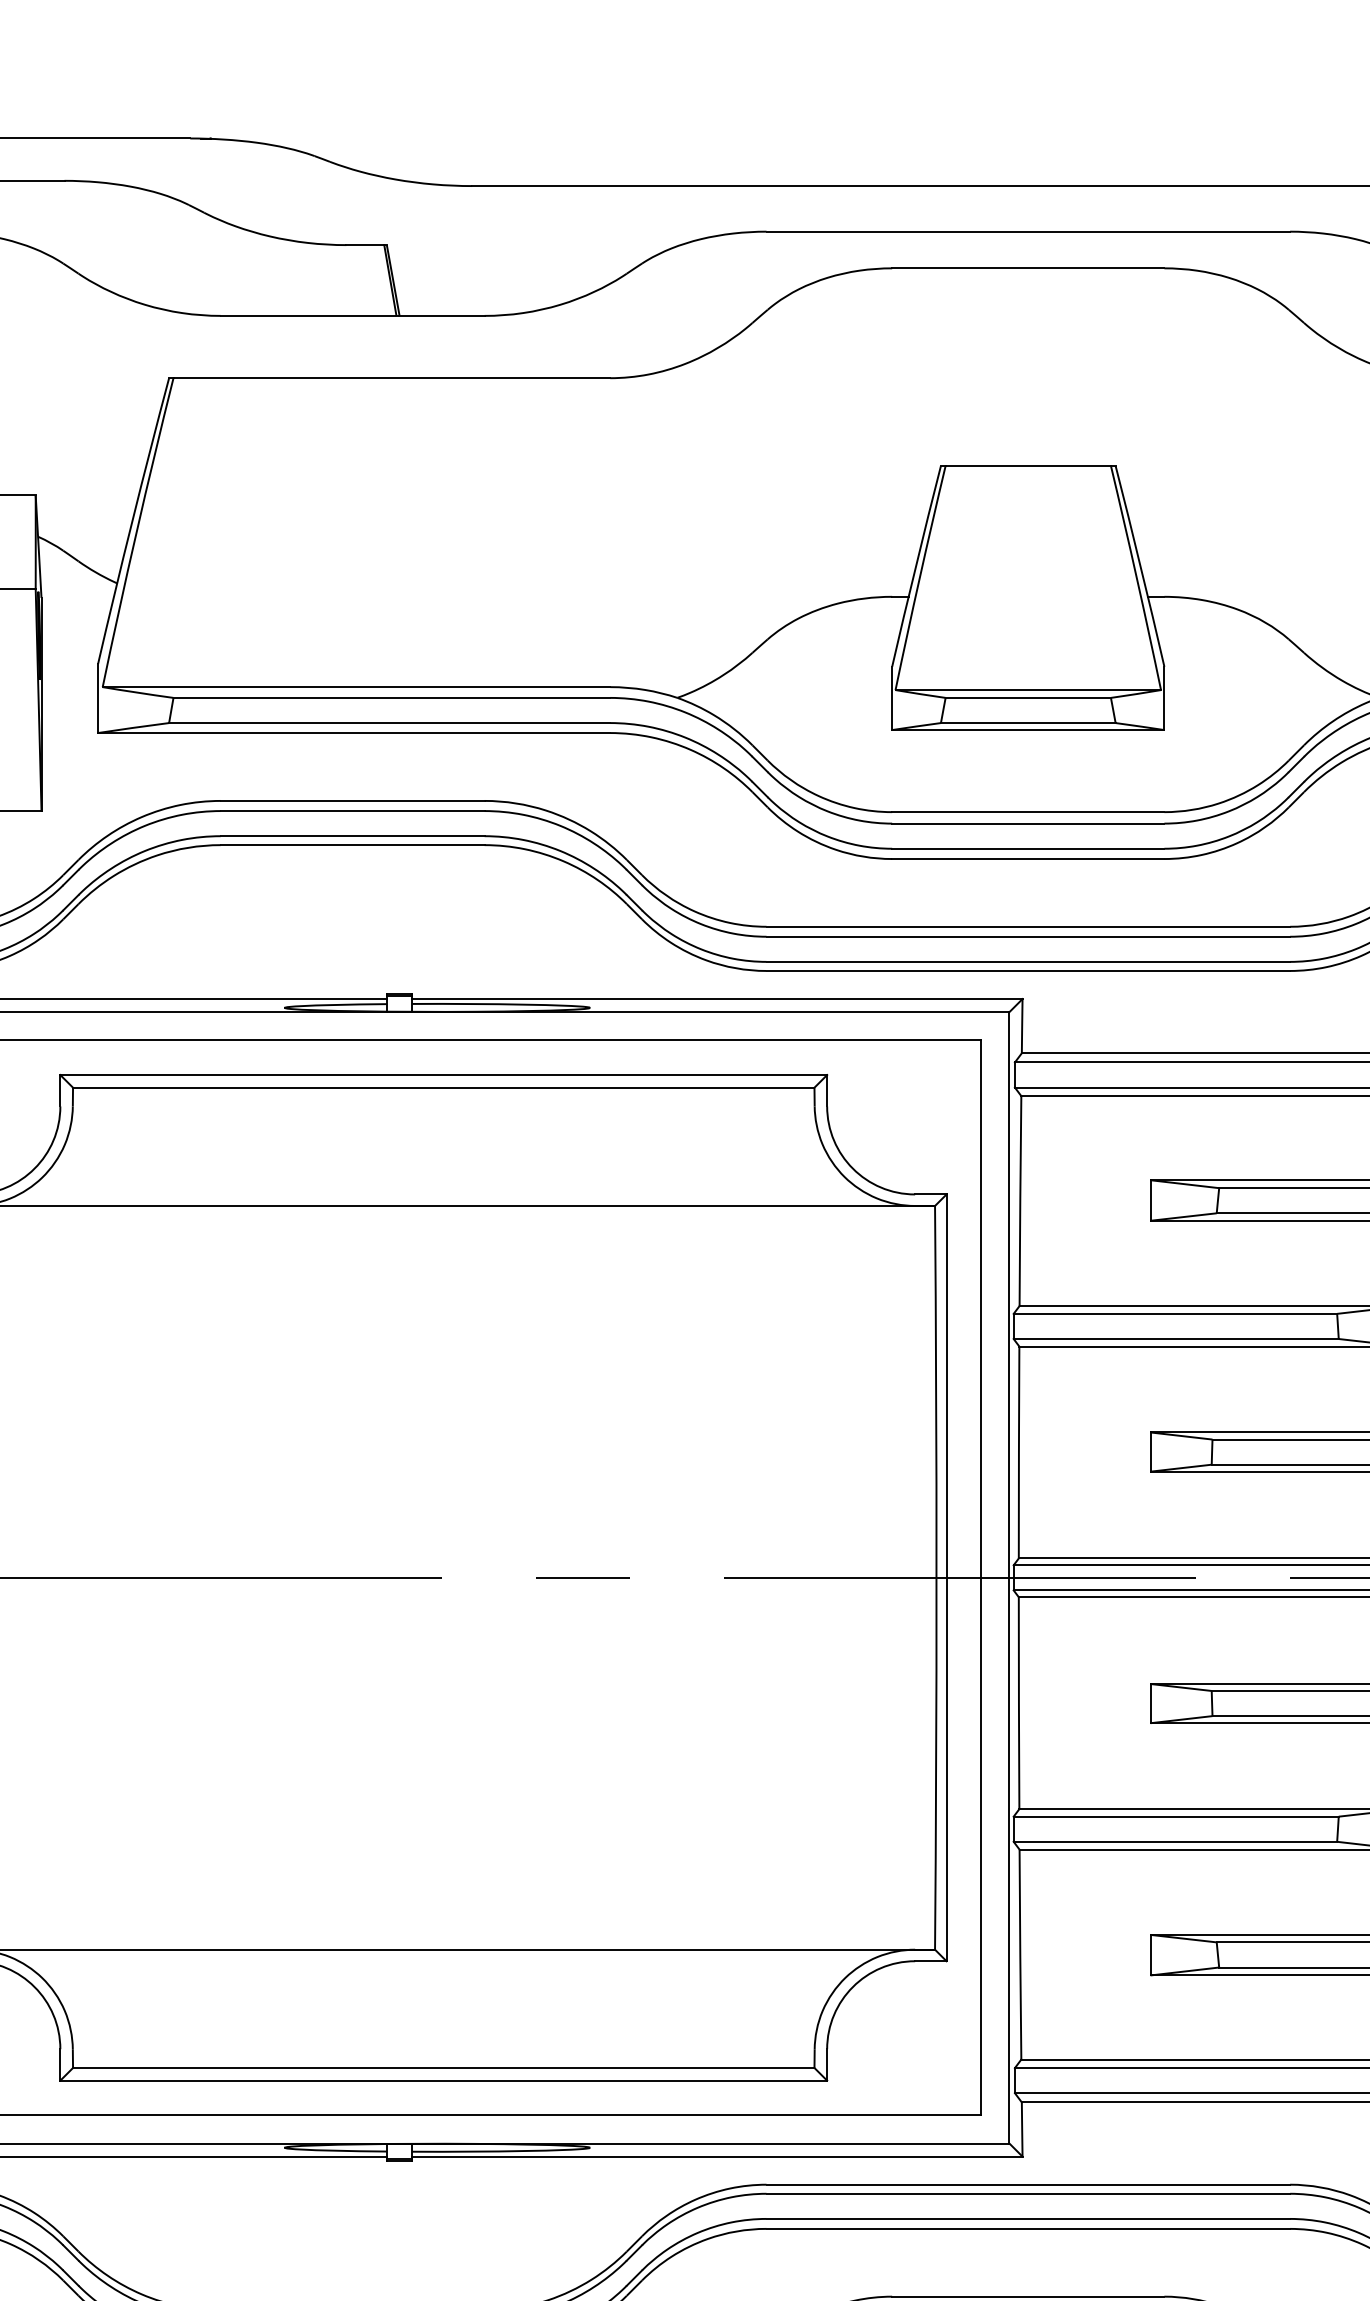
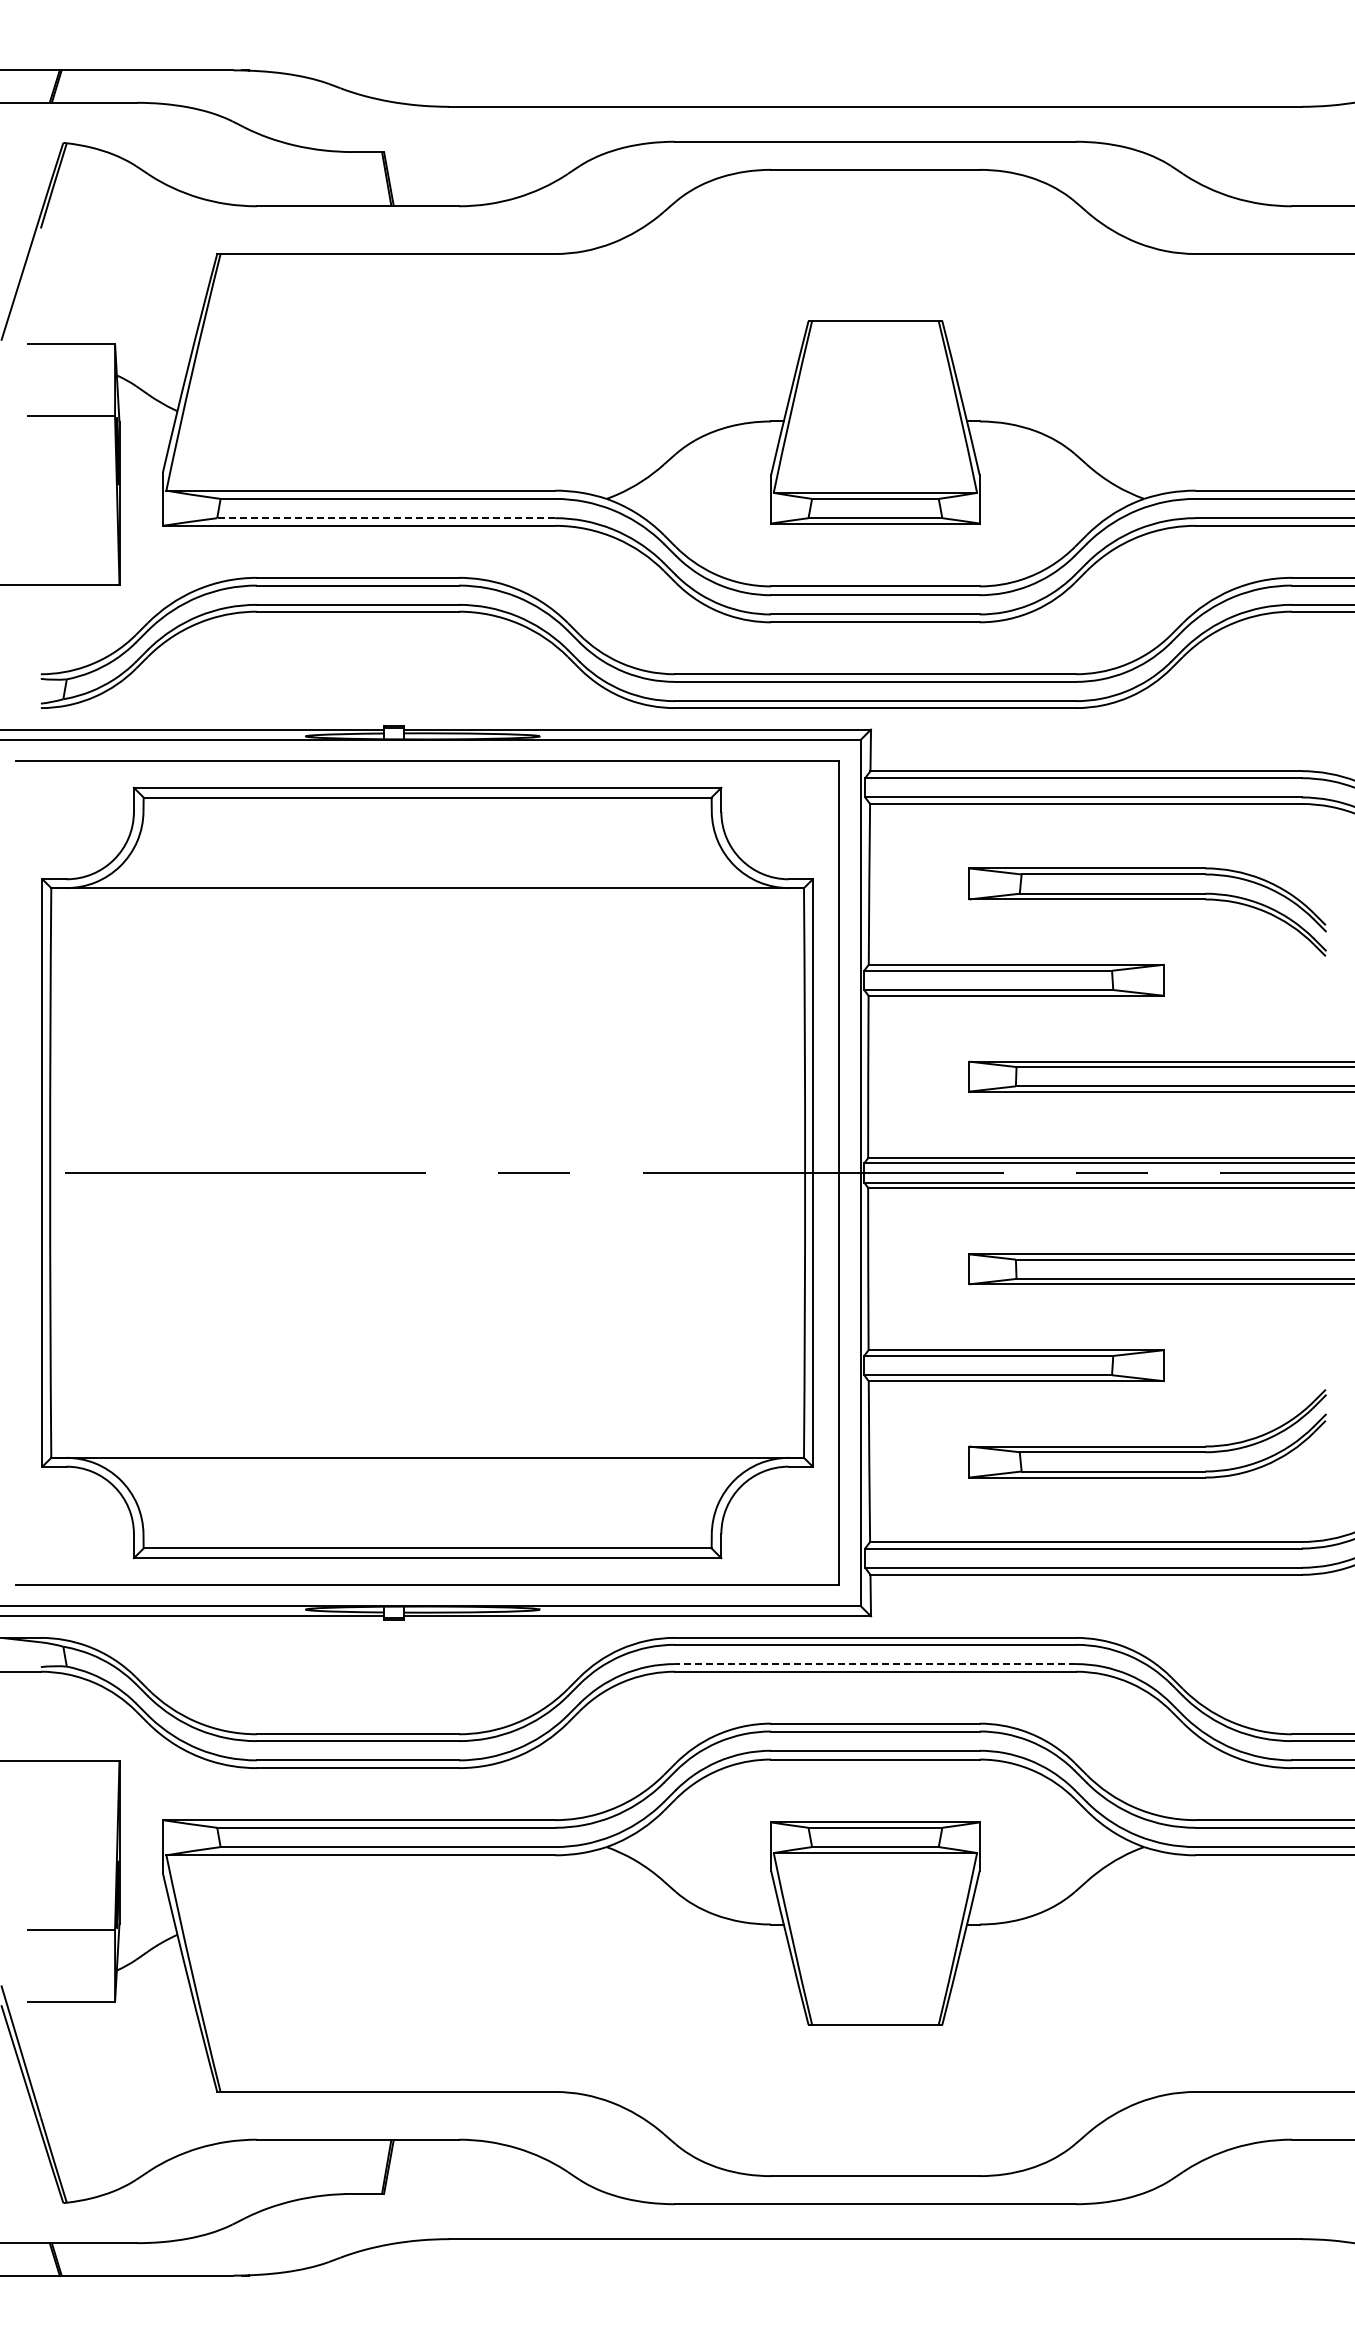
line: (390, 723) -> (386, 518), solid -> dashed
line: (1028, 2219) -> (875, 1664), solid -> dashed

